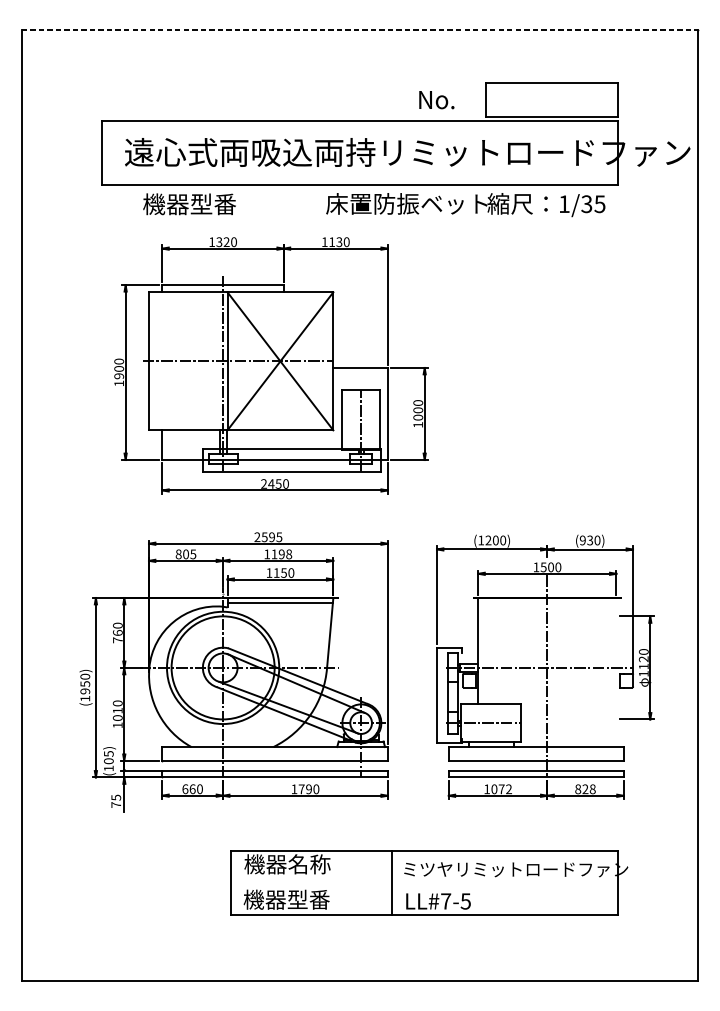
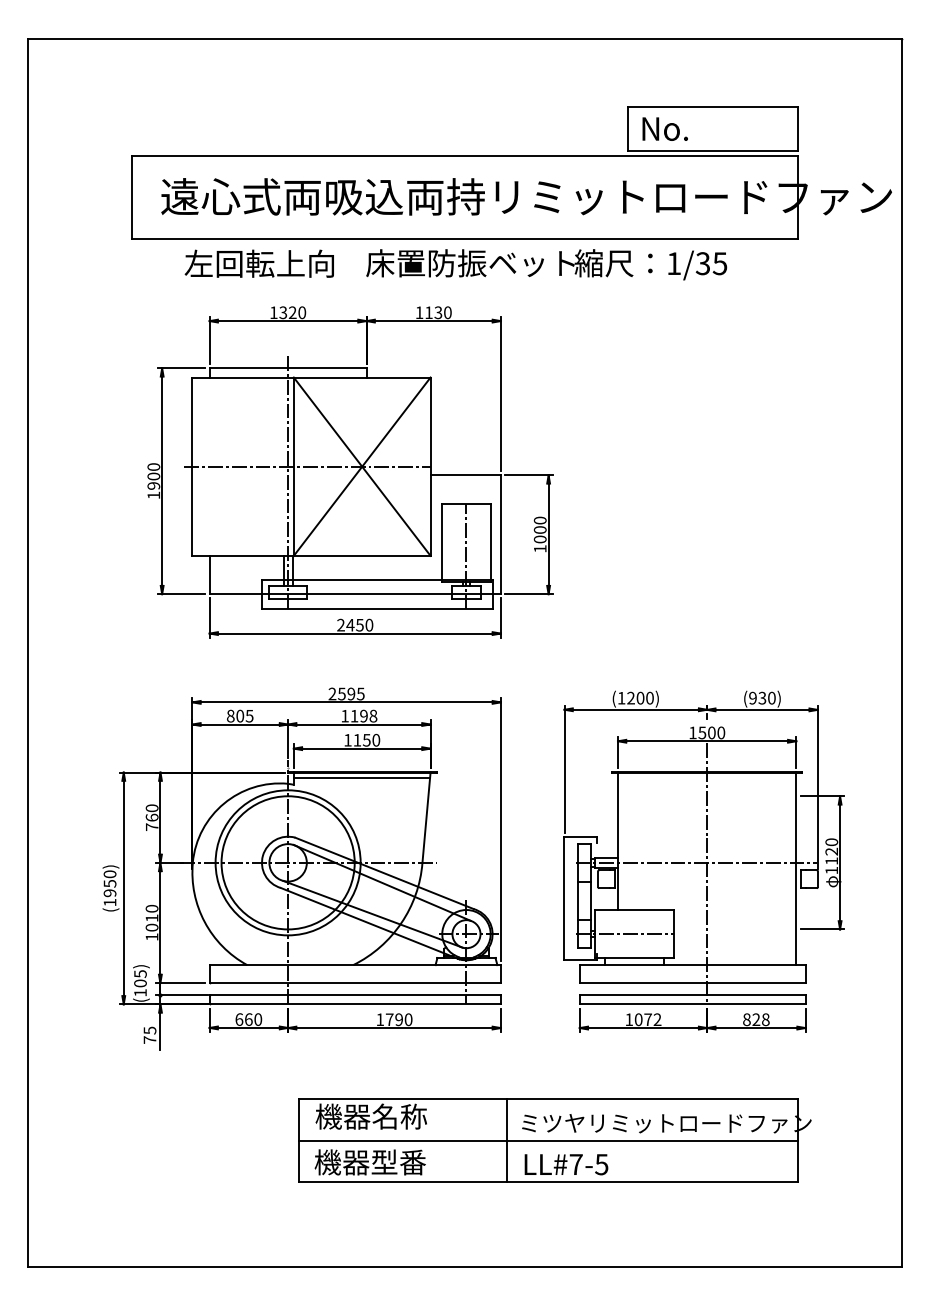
line: (360, 30) -> (465, 39), dashed -> solid
text: (436, 99) -> (664, 128), moved
text: (200, 204) -> (258, 263), 機器型番 -> 左回転上向
text: (465, 204) -> (546, 264), moved
line: (616, 672) -> (796, 868), added
line: (423, 882) -> (547, 1140), added

